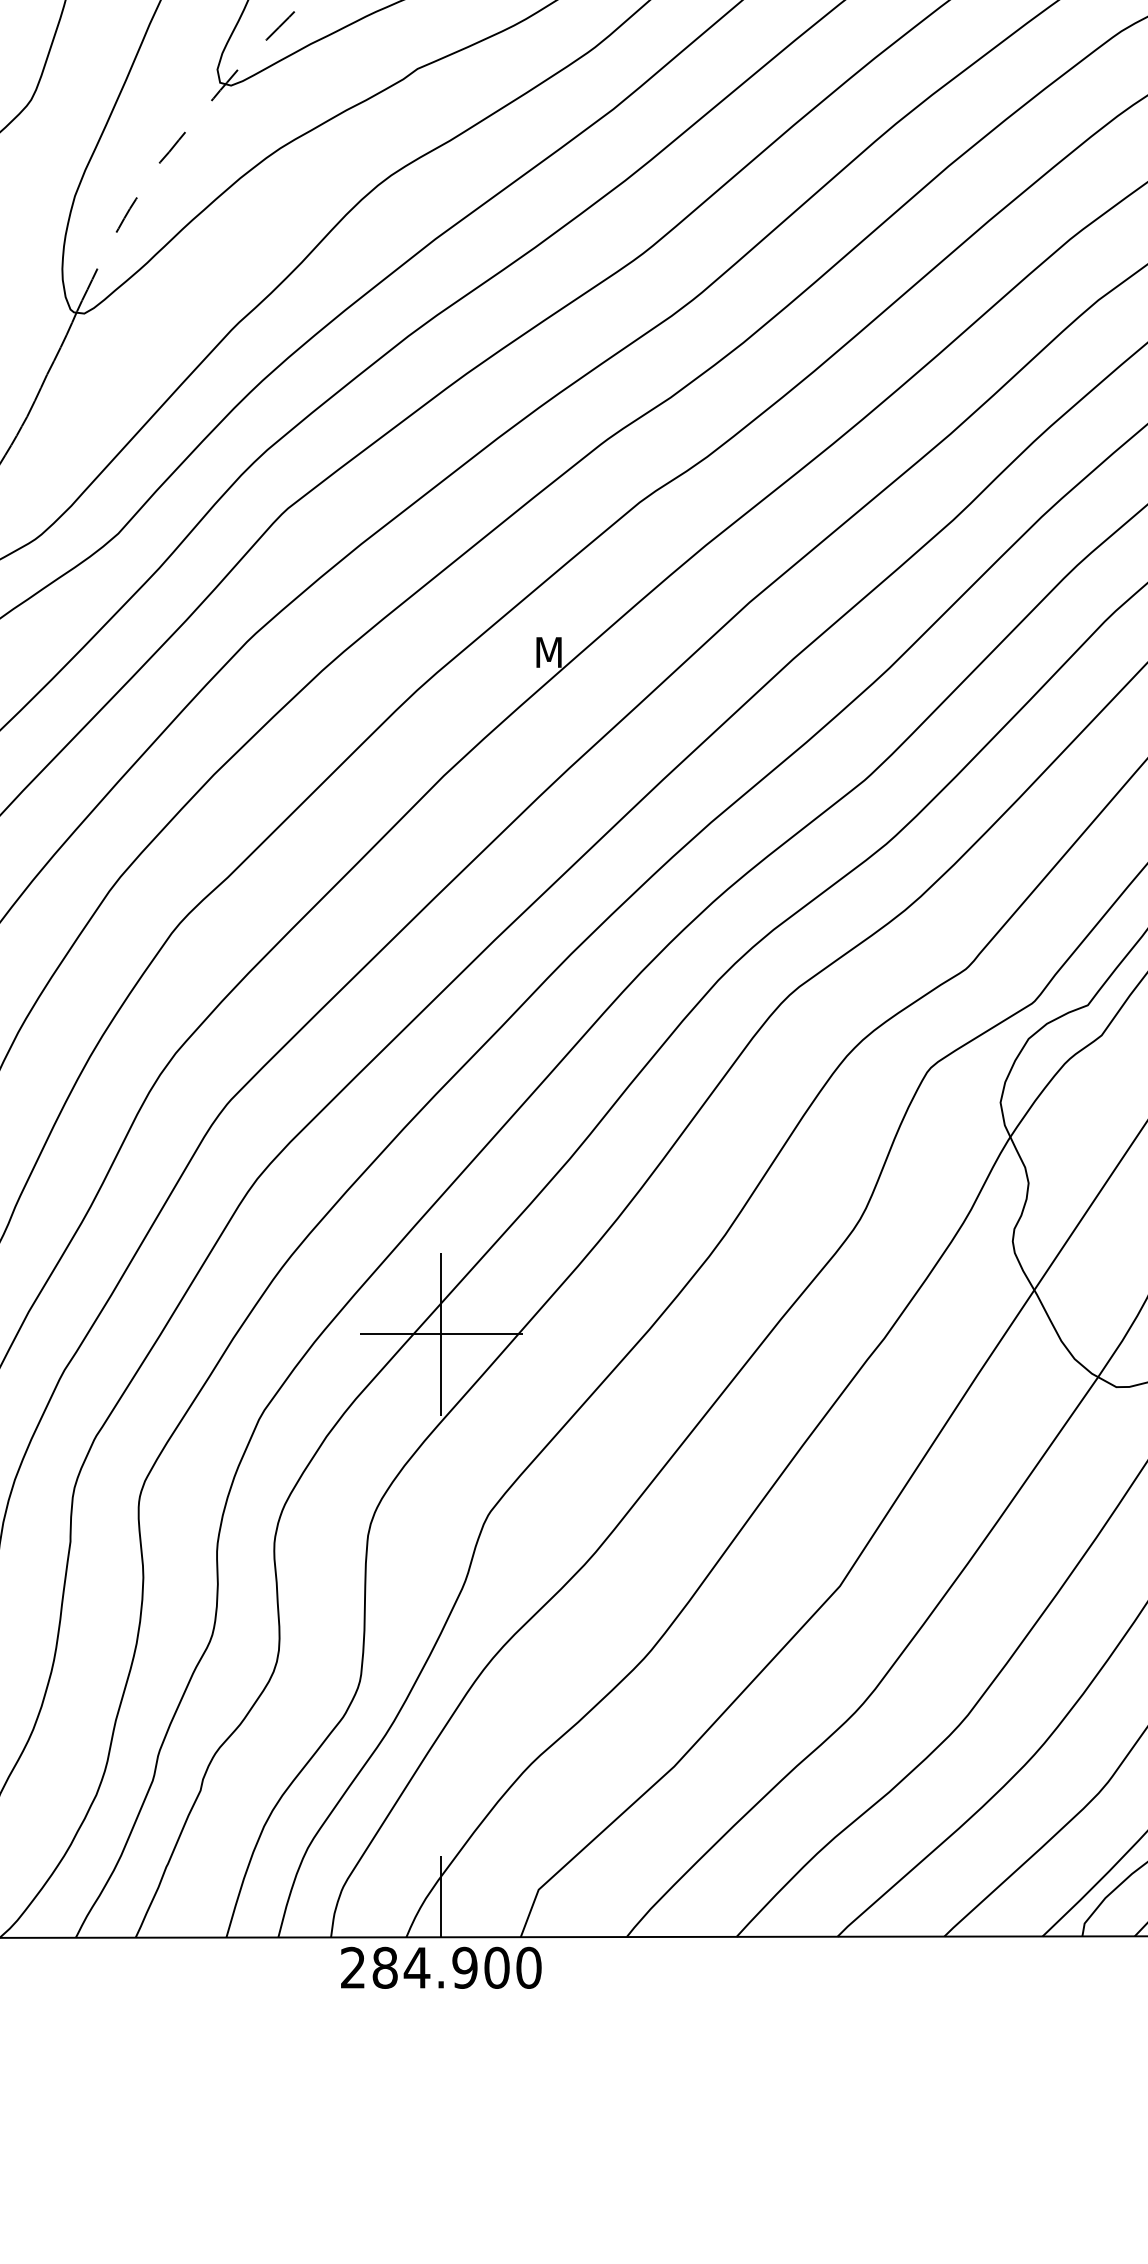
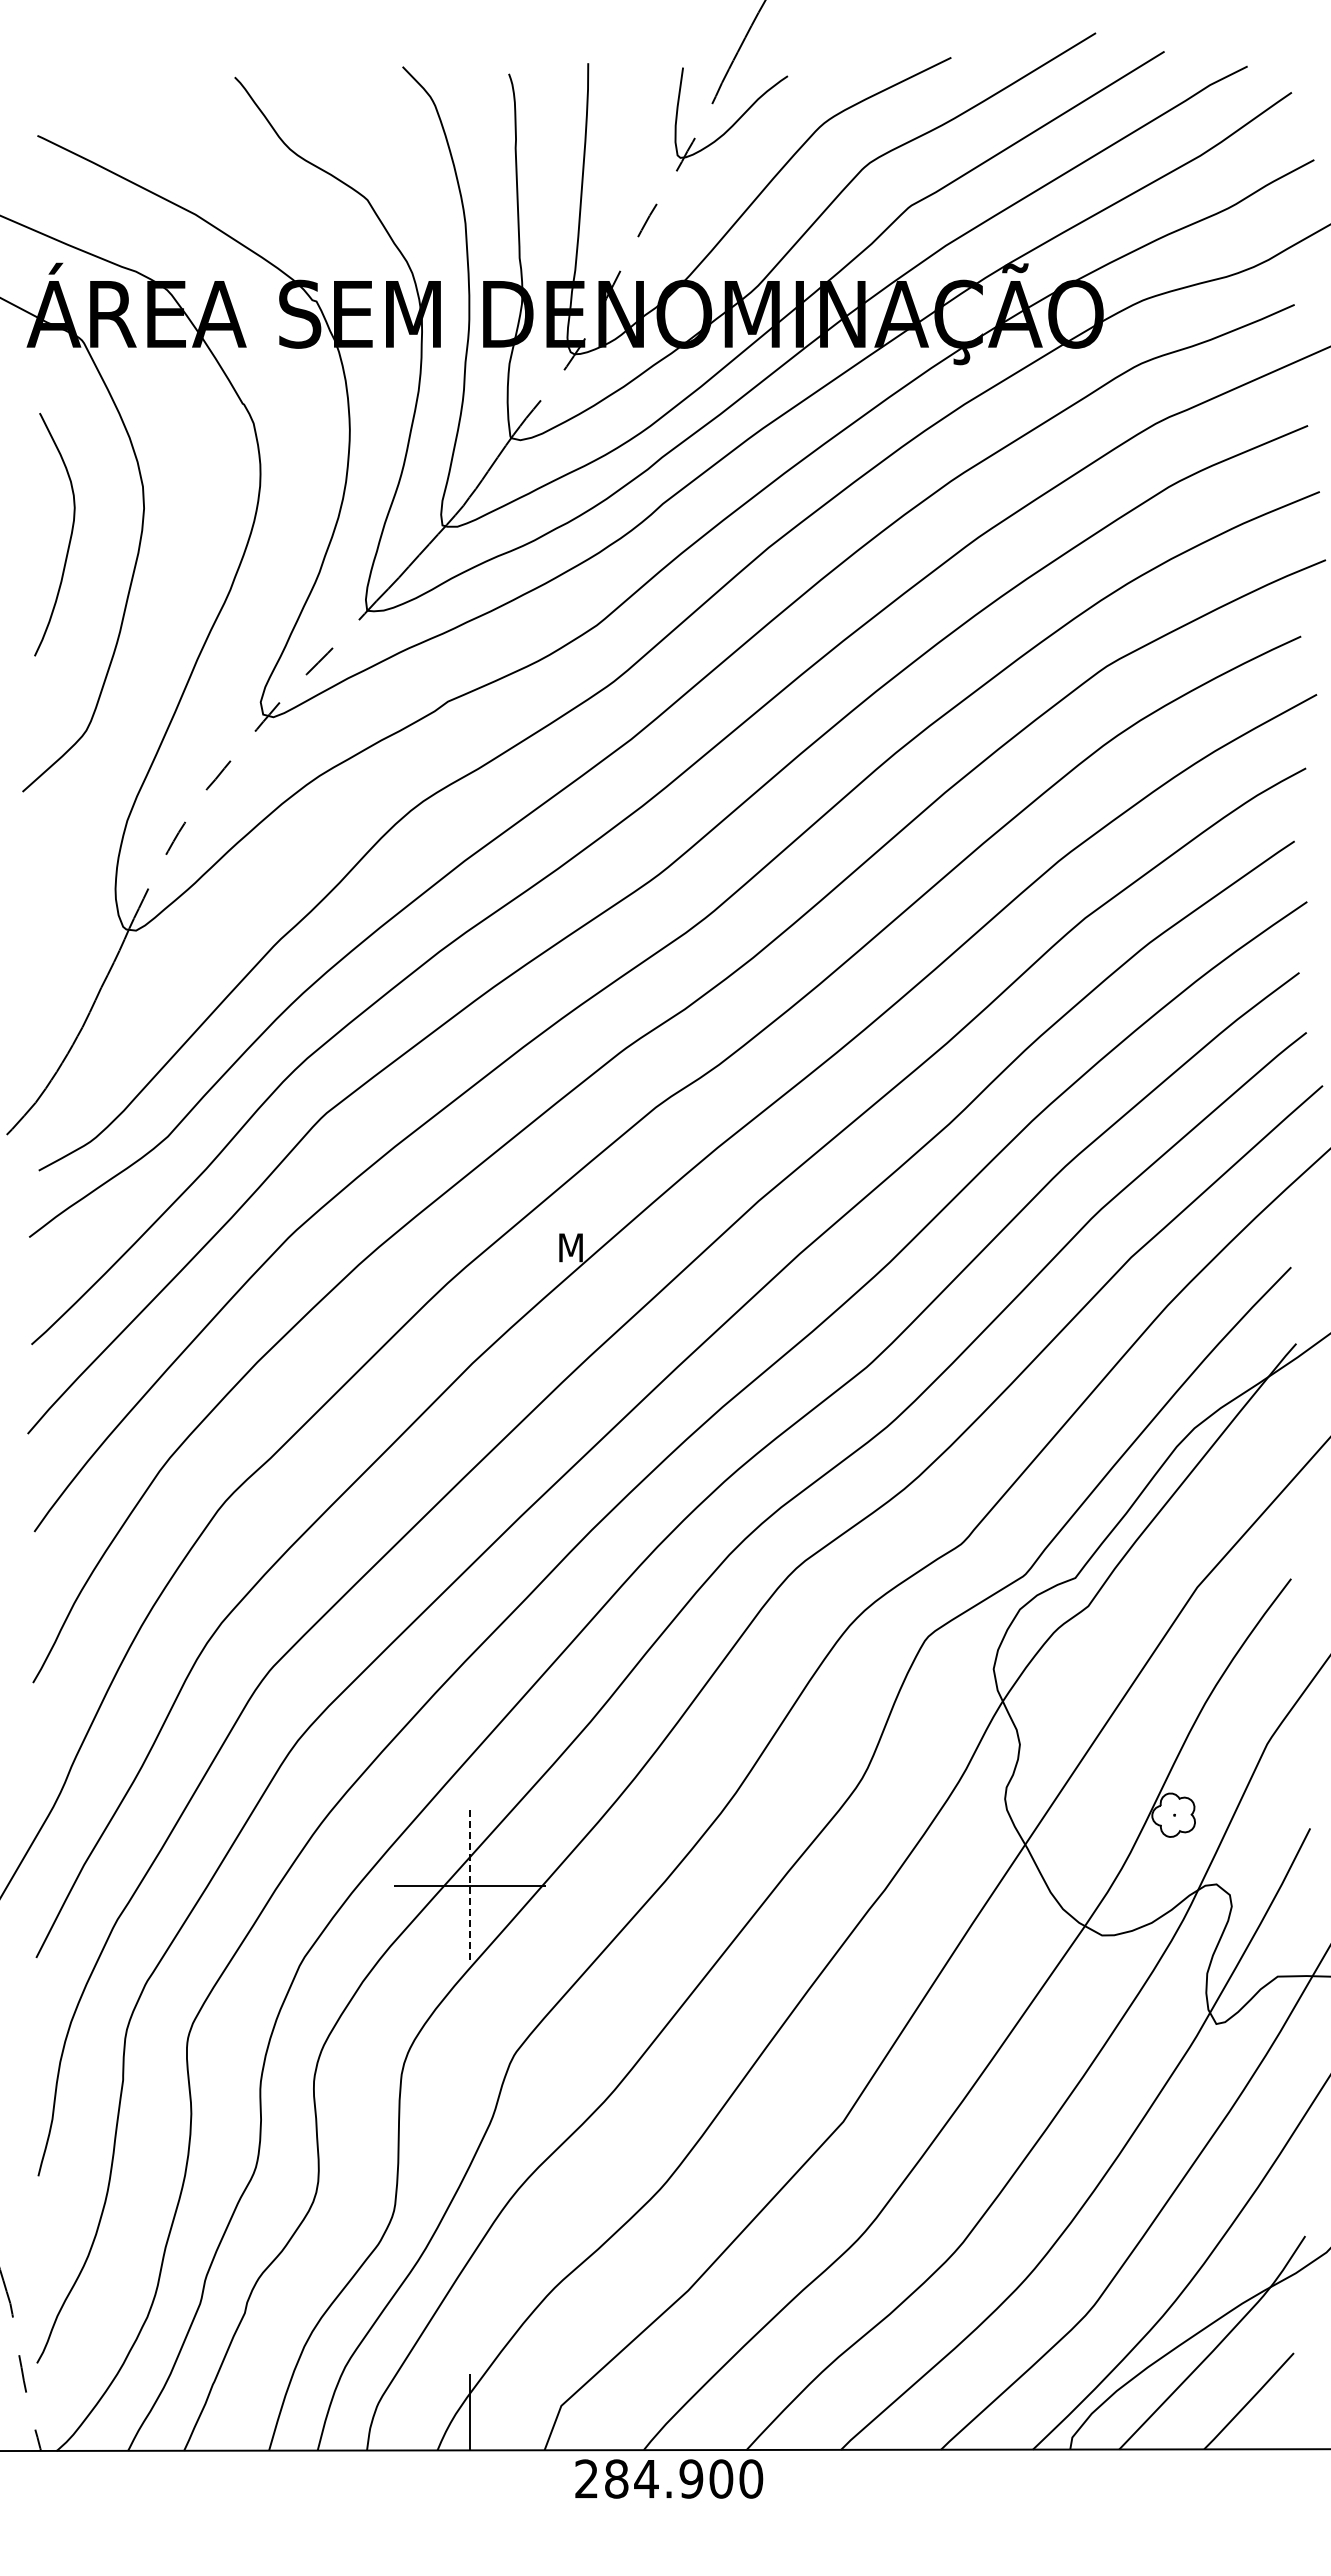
line: (441, 1334) -> (470, 1886), solid -> dashed
text: (441, 1967) -> (669, 2478), moved

